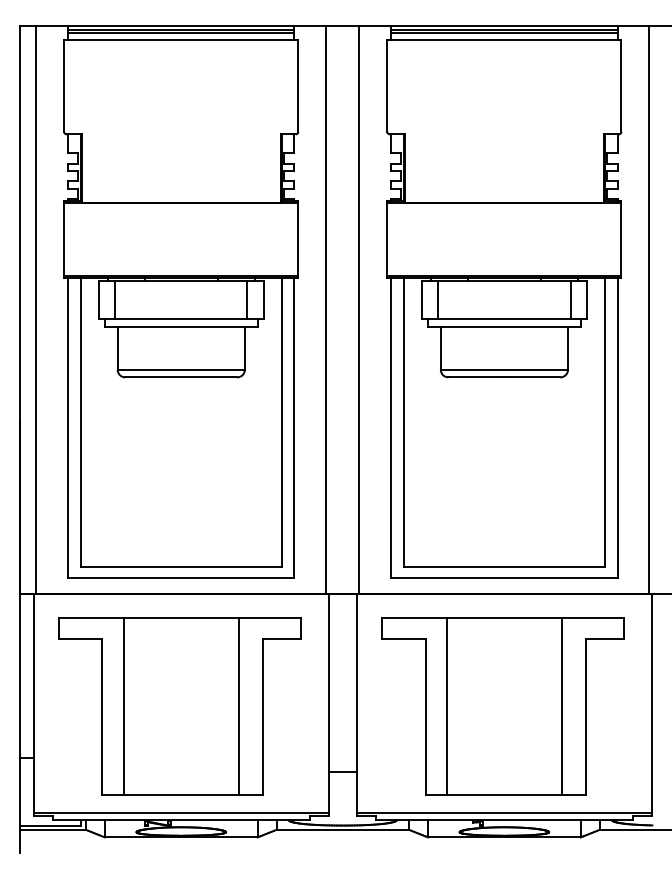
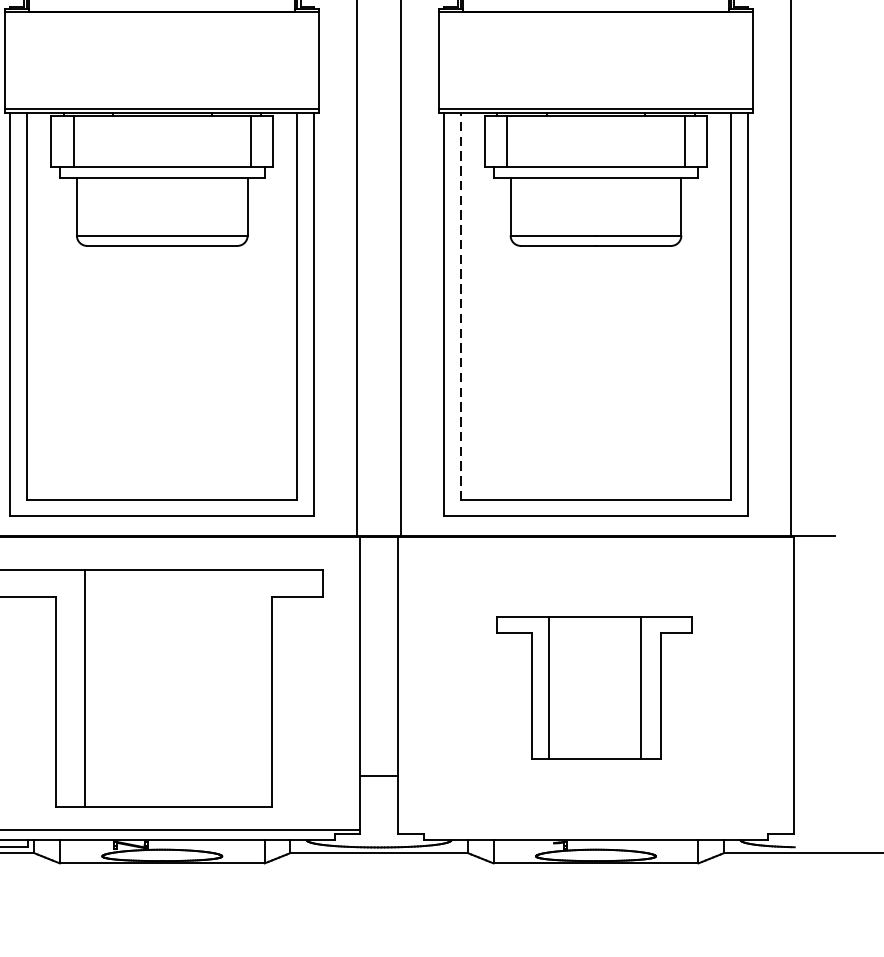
line: (403, 422) -> (460, 306), solid -> dashed
line: (238, 706) -> (239, 687), removed
part: (502, 706) -> (593, 687), size x0.6
line: (503, 812) -> (594, 829), removed

